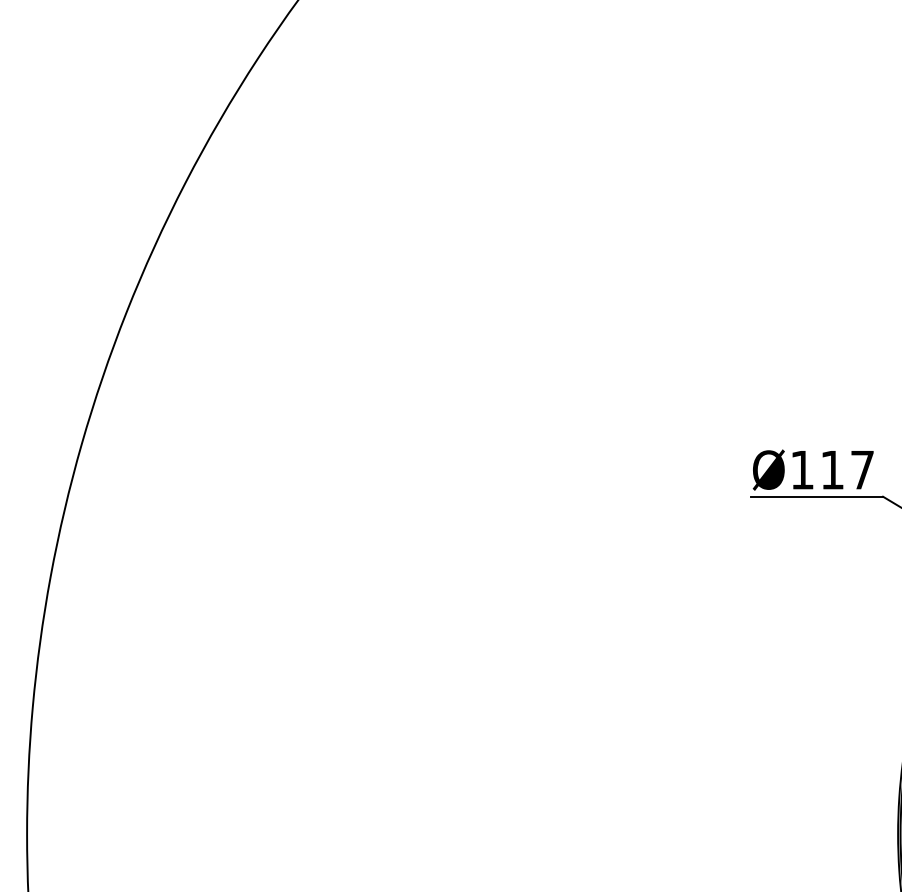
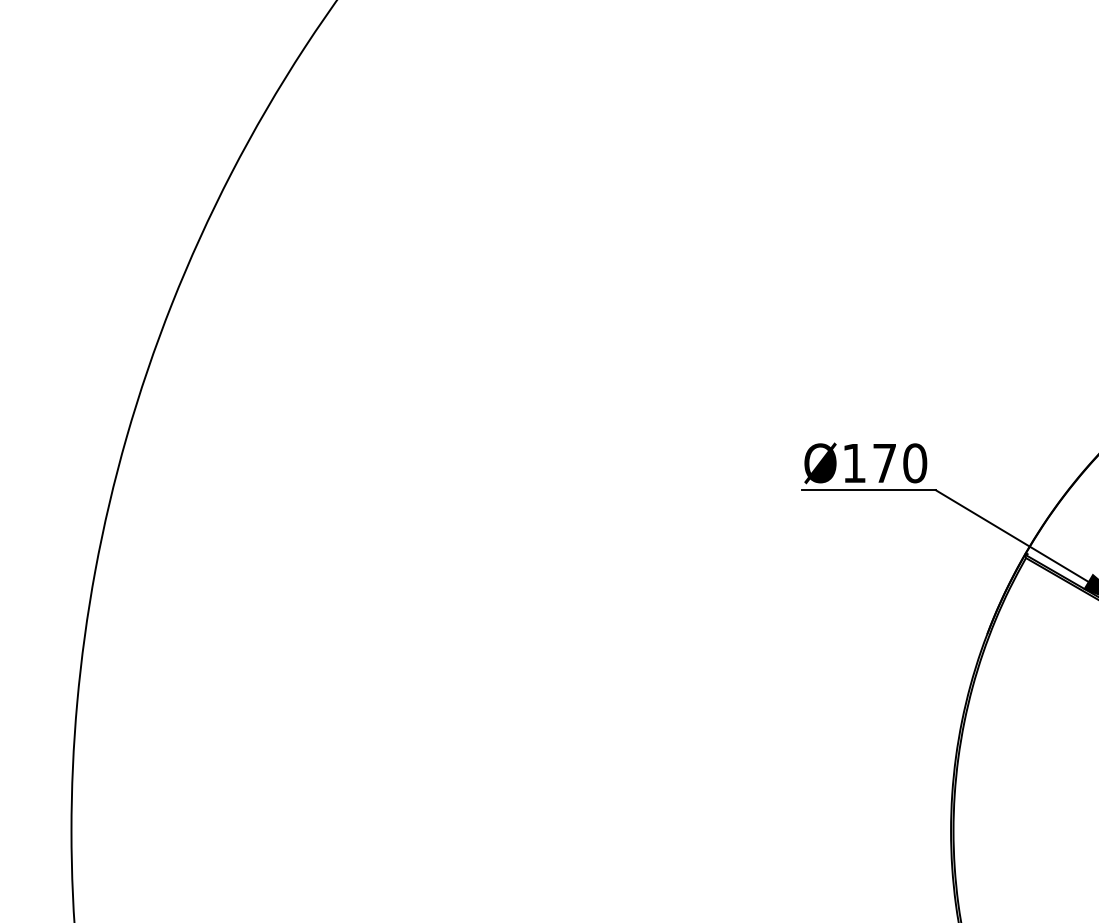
text: (848, 470) -> (900, 463), Ø117 -> Ø170

